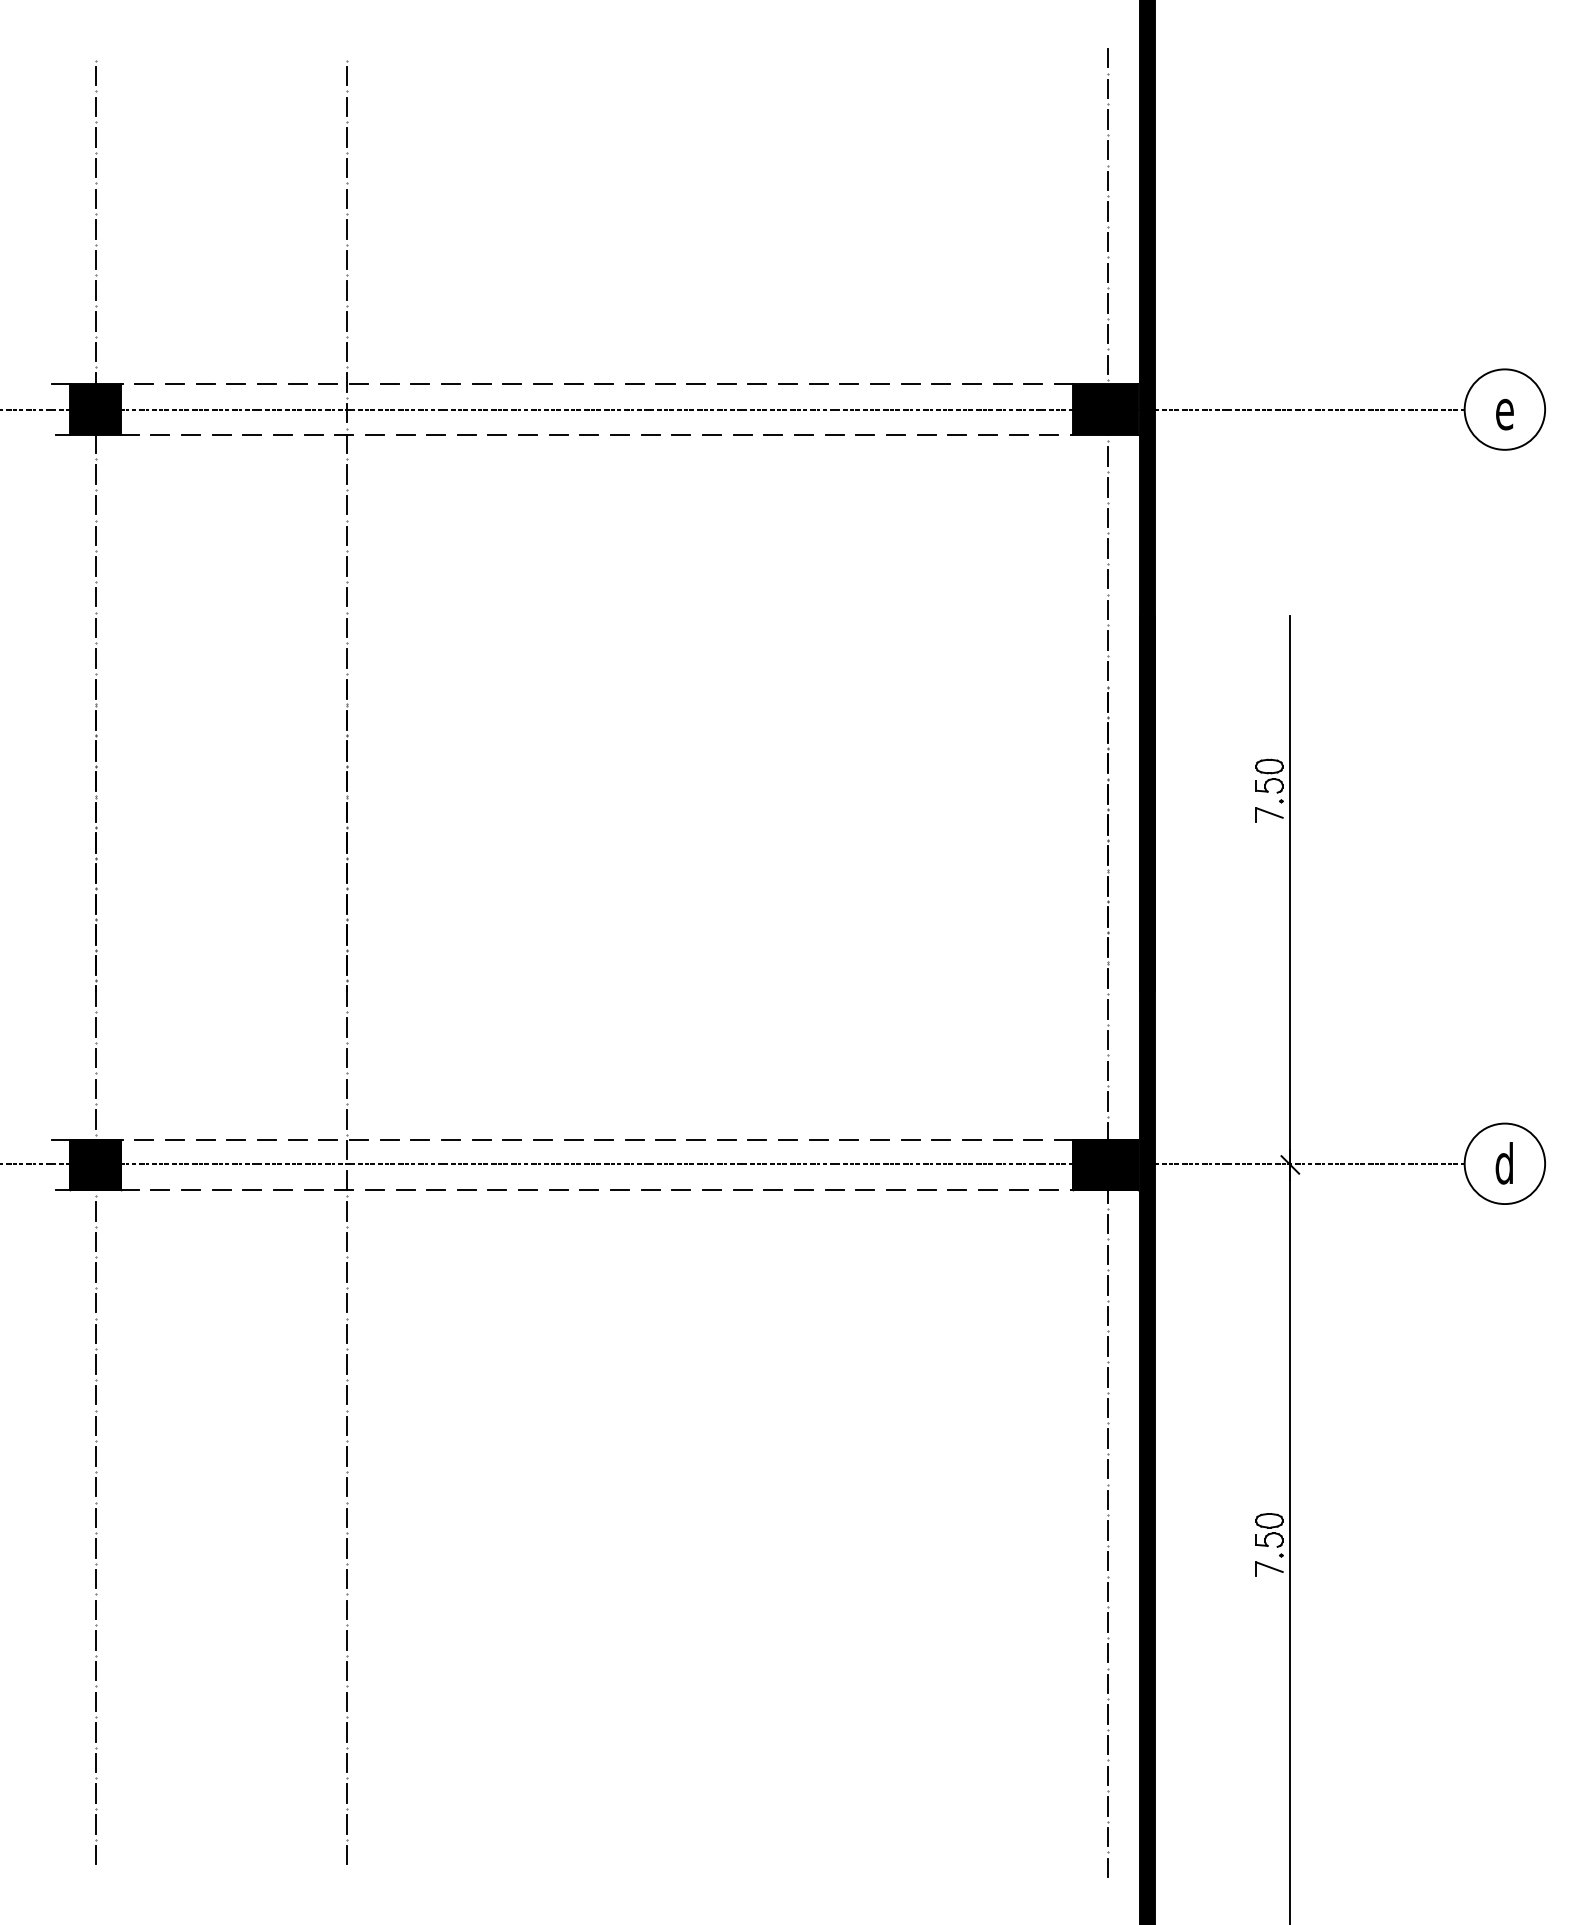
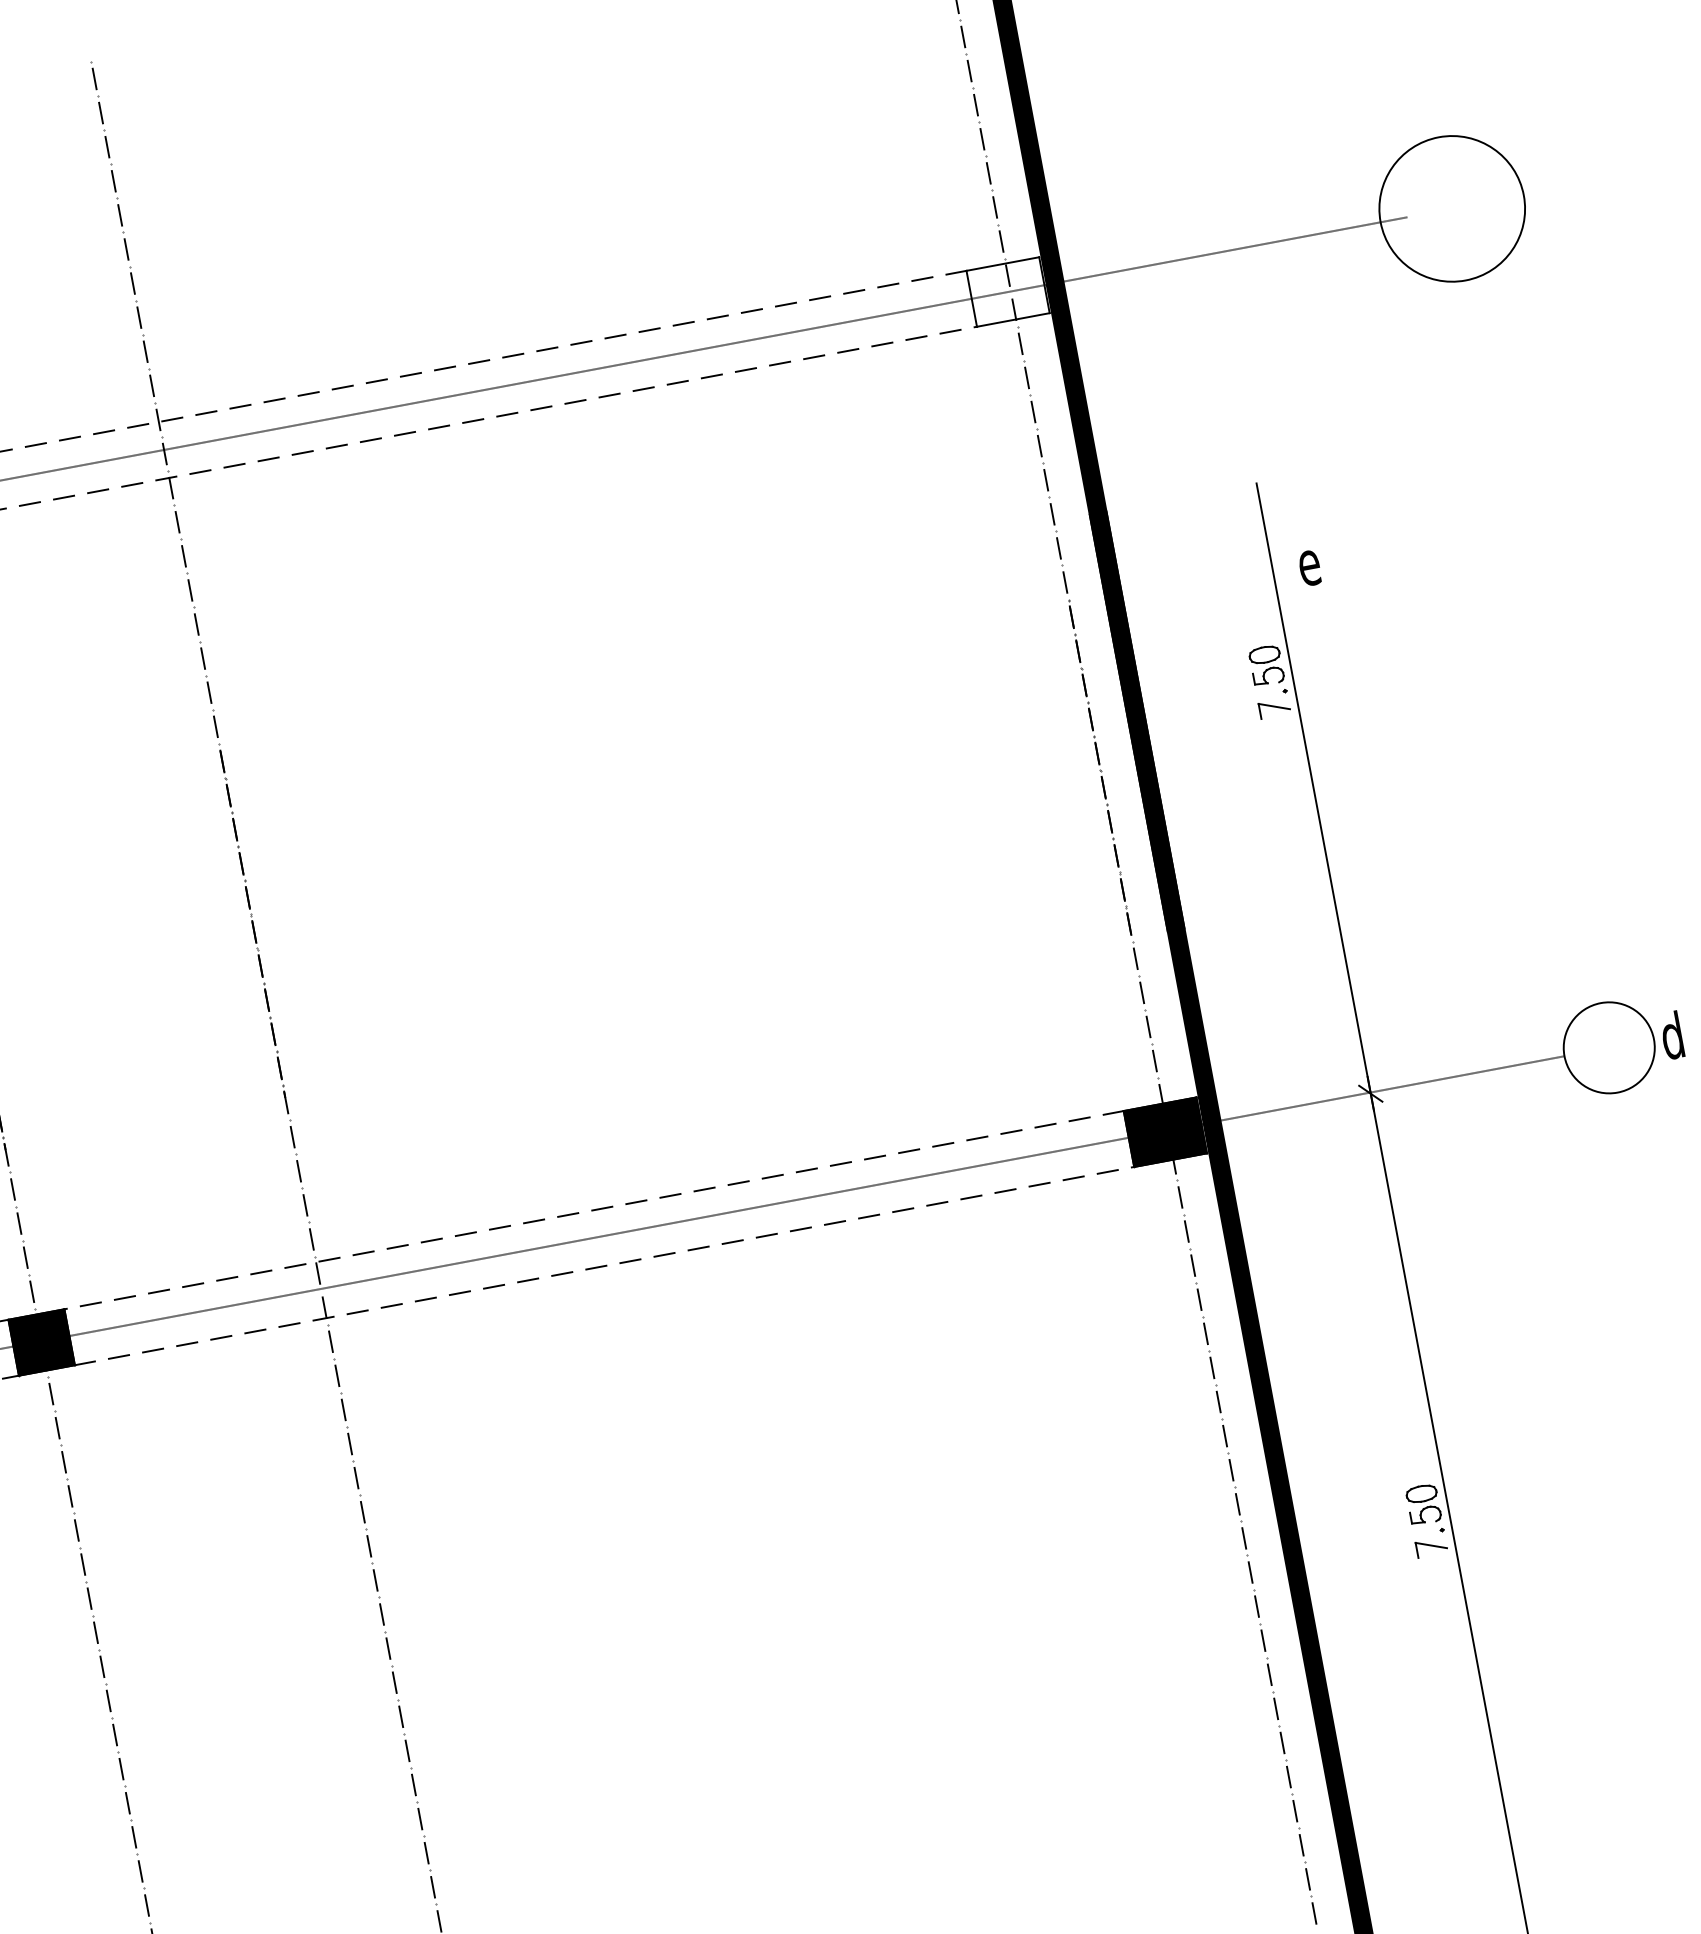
fill: (1105, 409) -> (1007, 291), removed
circle: (1504, 409) -> (1451, 208), size x1.6
text: (1504, 414) -> (1309, 568), moved
text: (1503, 1163) -> (1671, 1035), moved

